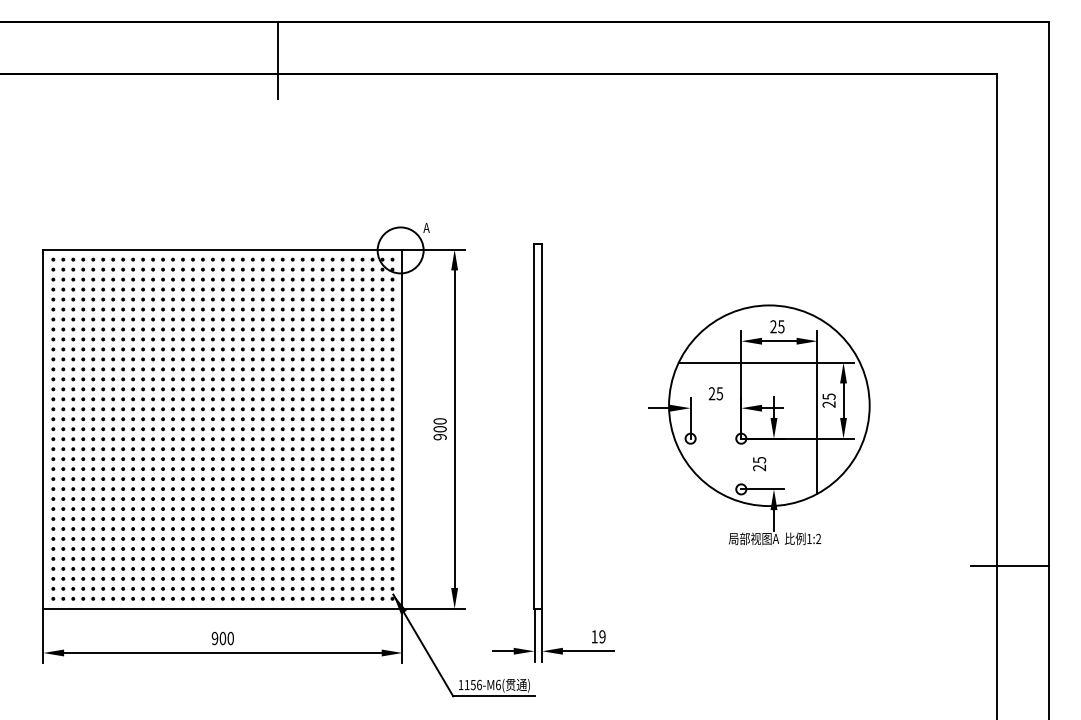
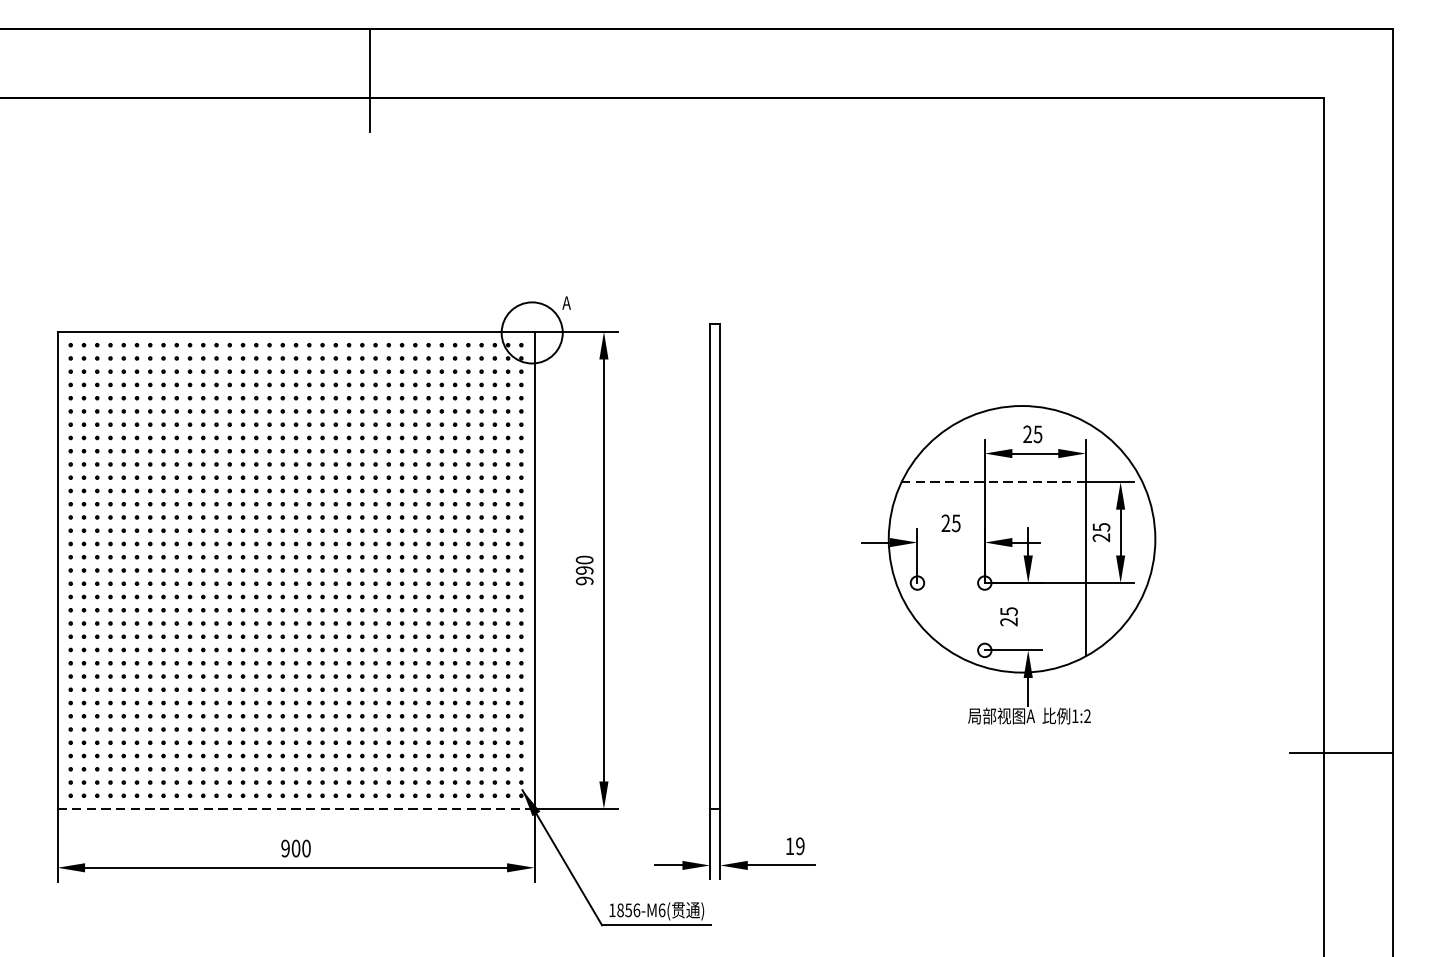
line: (747, 362) -> (993, 481), solid -> dashed
text: (439, 429) -> (583, 570), 900 -> 990
line: (222, 608) -> (295, 808), solid -> dashed
text: (466, 684) -> (619, 909), 1156-M6( -> 1856-M6(

